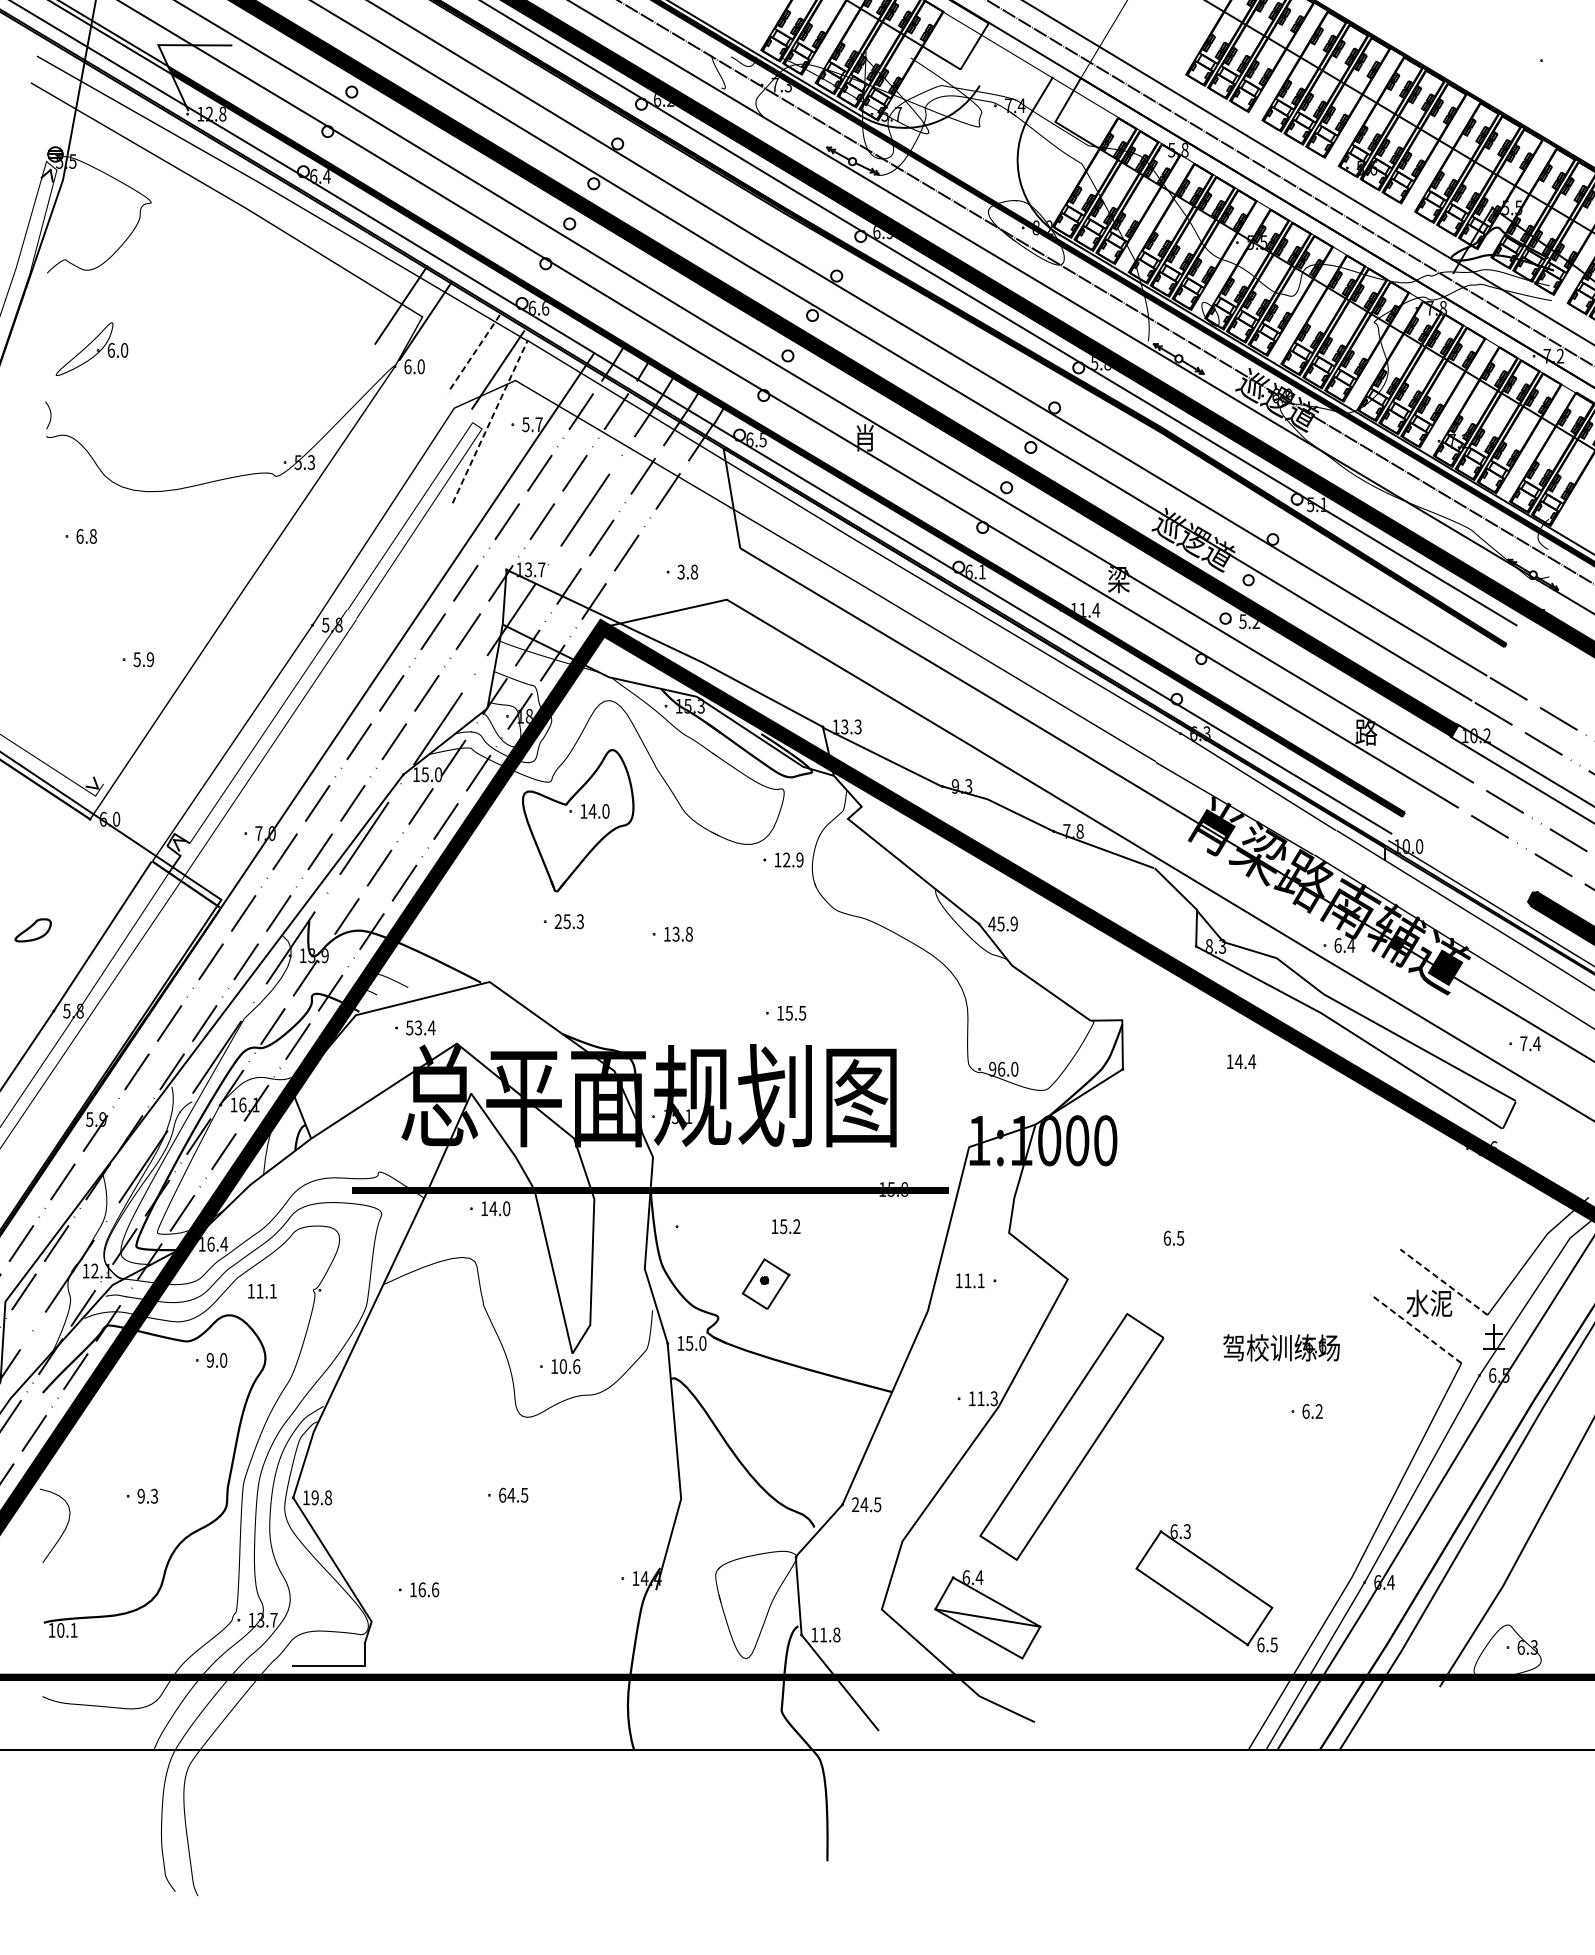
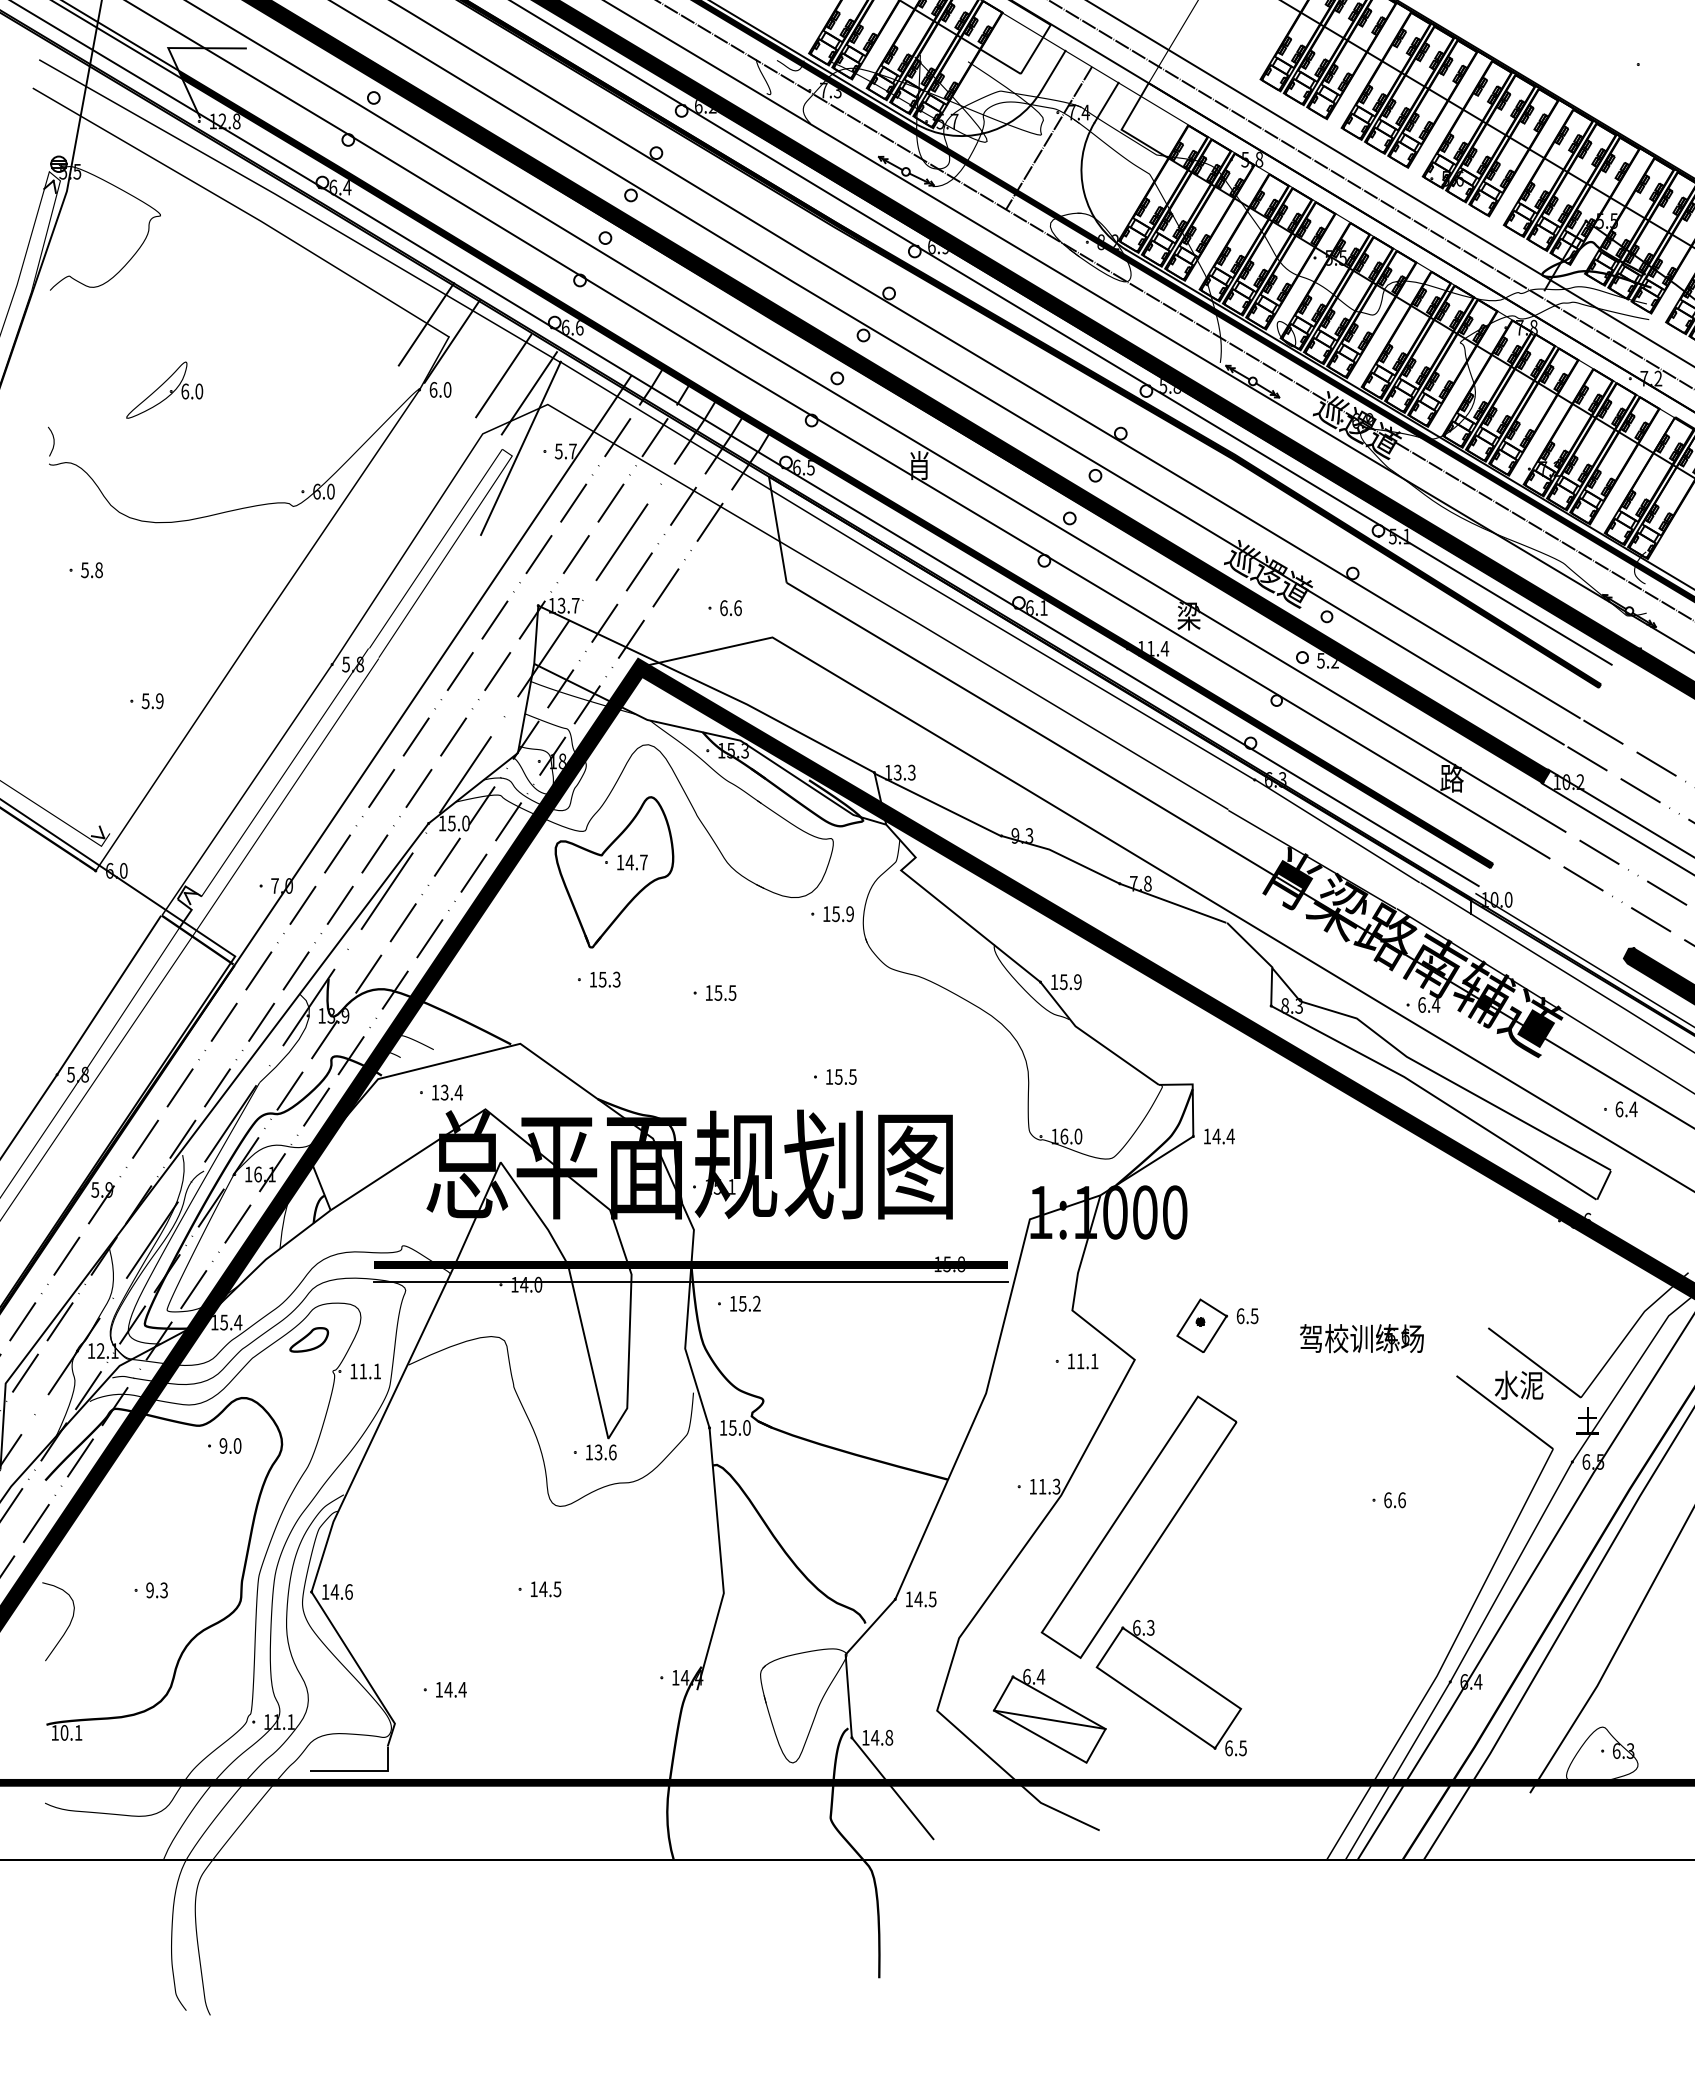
line: (991, 66) -> (1053, 70), added
line: (987, 129) -> (1049, 137), added
text: (91, 348) -> (164, 389), moved
line: (473, 354) -> (503, 376), dashed -> solid
line: (490, 420) -> (521, 447), dashed -> solid
text: (304, 462) -> (323, 491), 5.3 -> 6.0
text: (79, 536) -> (84, 570), 6.8 -> 5.8
text: (687, 571) -> (730, 607), 3.8 -> 6.6
text: (605, 811) -> (643, 862), 14.0 -> 14.7
text: (786, 860) -> (835, 914), 12.9 -> 15.9
text: (558, 921) -> (593, 979), 25.3 -> 15.3
text: (992, 923) -> (1054, 981), 45.9 -> 15.9
part: (33, 929) -> (309, 1339), moved
text: (682, 933) -> (725, 992), 13.8 -> 15.5
text: (409, 1027) -> (435, 1092), 53.4 -> 13.4
text: (1523, 1043) -> (1619, 1109), 7.4 -> 6.4
text: (1241, 1061) -> (1219, 1136), moved
text: (992, 1069) -> (1054, 1136), 96.0 -> 16.0
line: (649, 1206) -> (690, 1282), added
text: (786, 1226) -> (745, 1303), moved
text: (211, 1244) -> (224, 1322), 16.4 -> 15.4
text: (970, 1280) -> (1083, 1361), moved
line: (1443, 1281) -> (1534, 1362), dashed -> solid
part: (766, 1283) -> (1202, 1325), moved
text: (262, 1291) -> (365, 1371), moved
line: (1415, 1328) -> (1504, 1412), dashed -> solid
text: (1281, 1347) -> (1361, 1338), moved
text: (563, 1366) -> (598, 1452), 10.6 -> 13.6
text: (1318, 1411) -> (1401, 1500), 6.2 -> 6.6
text: (502, 1495) -> (533, 1589), 64.5 -> 14.5
text: (321, 1497) -> (341, 1591), 19.8 -> 14.6
text: (855, 1503) -> (909, 1598), 24.5 -> 14.5
part: (1205, 1588) -> (1170, 1688), moved
text: (428, 1589) -> (455, 1689), 16.6 -> 14.4
text: (266, 1619) -> (283, 1721), 13.7 -> 11.1
text: (823, 1634) -> (875, 1737), 11.8 -> 14.8

